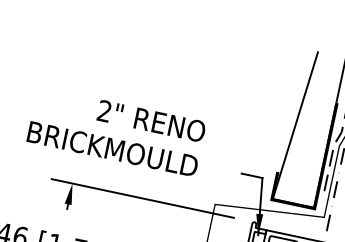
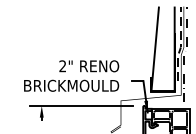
text: (116, 130) -> (71, 75), moved

